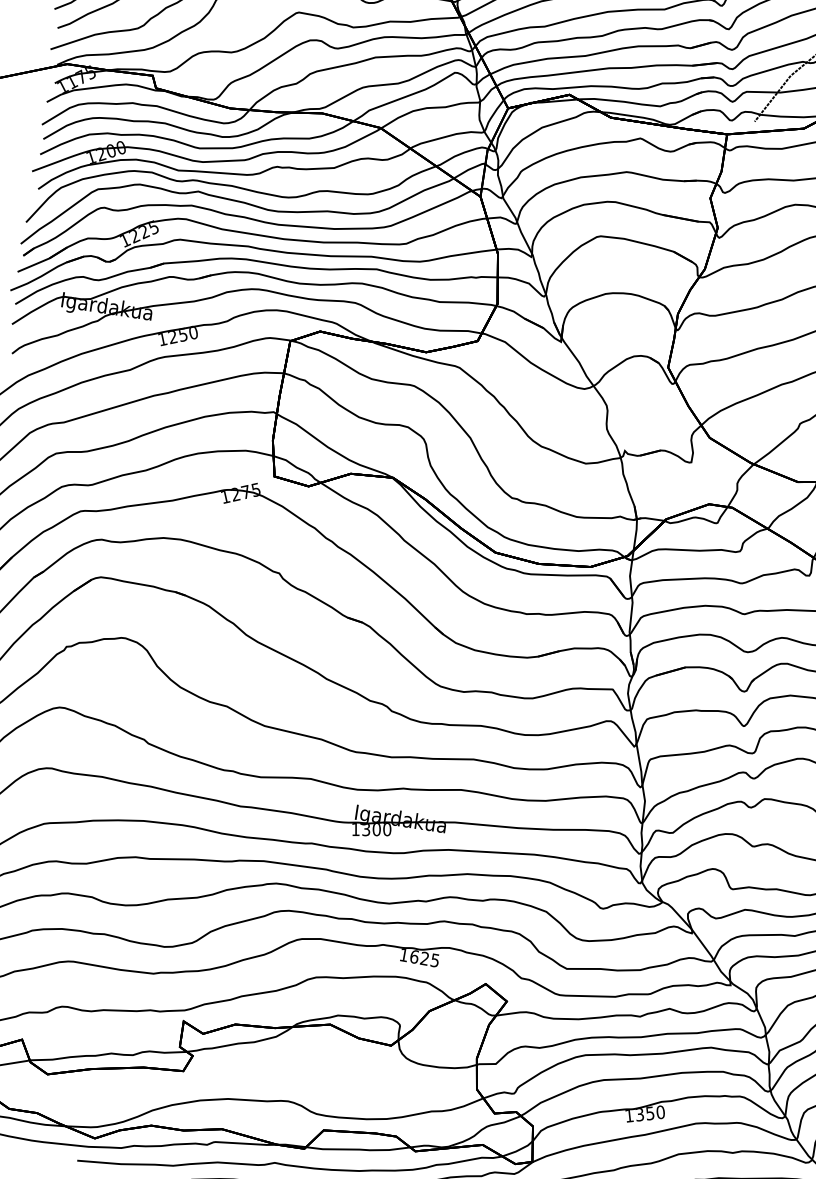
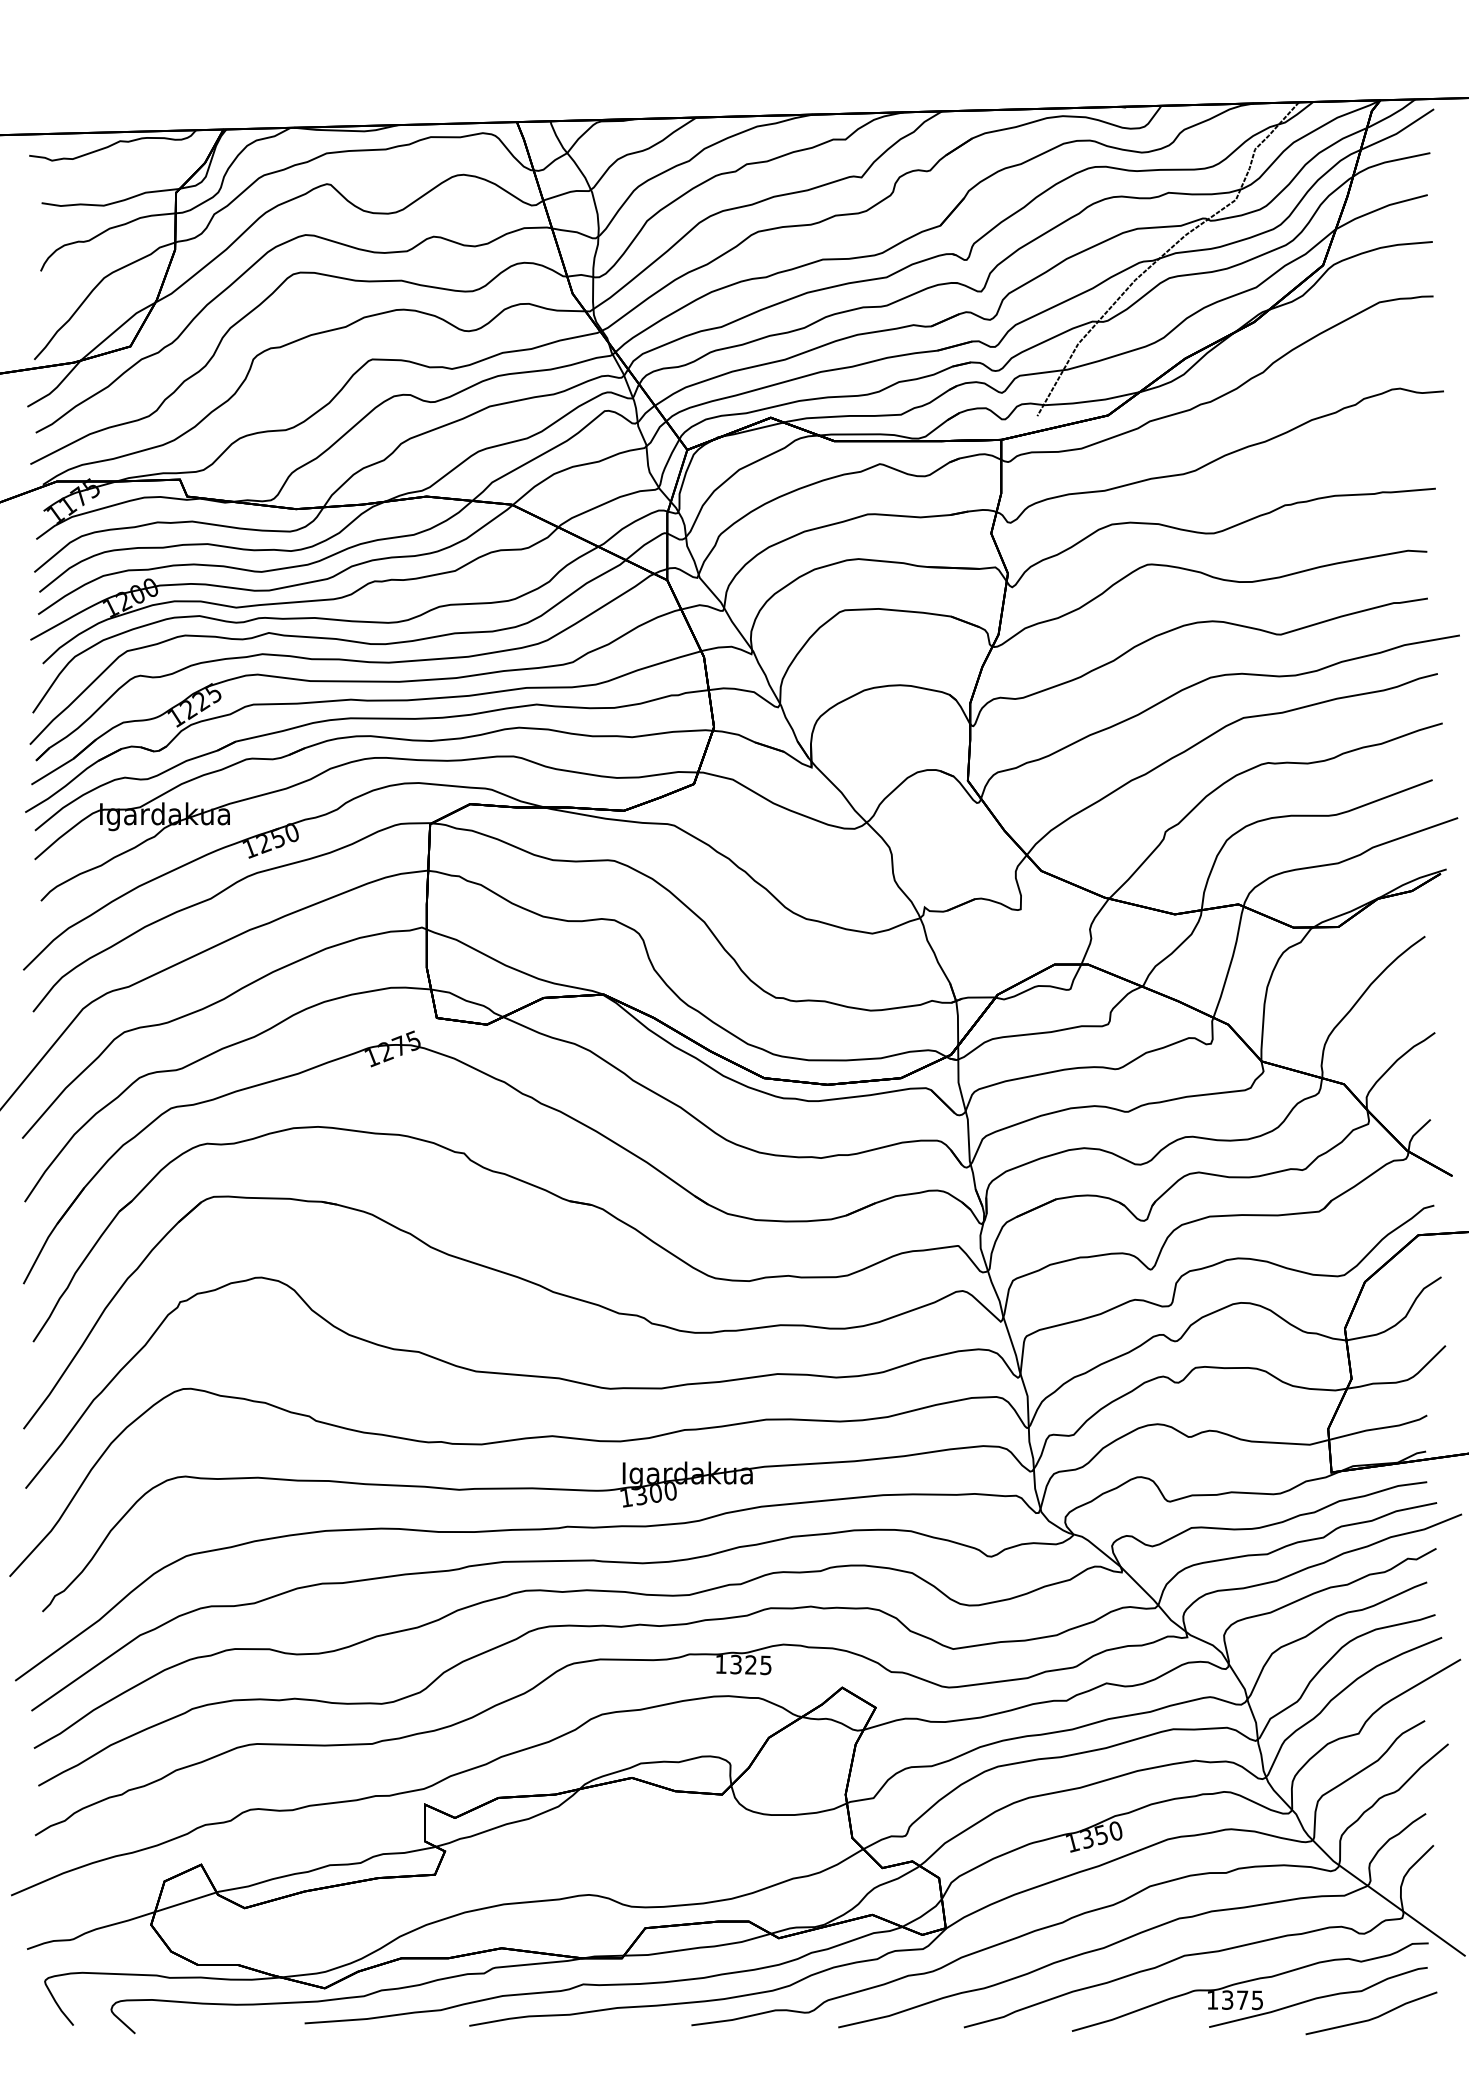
text: (414, 956) -> (736, 1664), 1625 -> 1325

